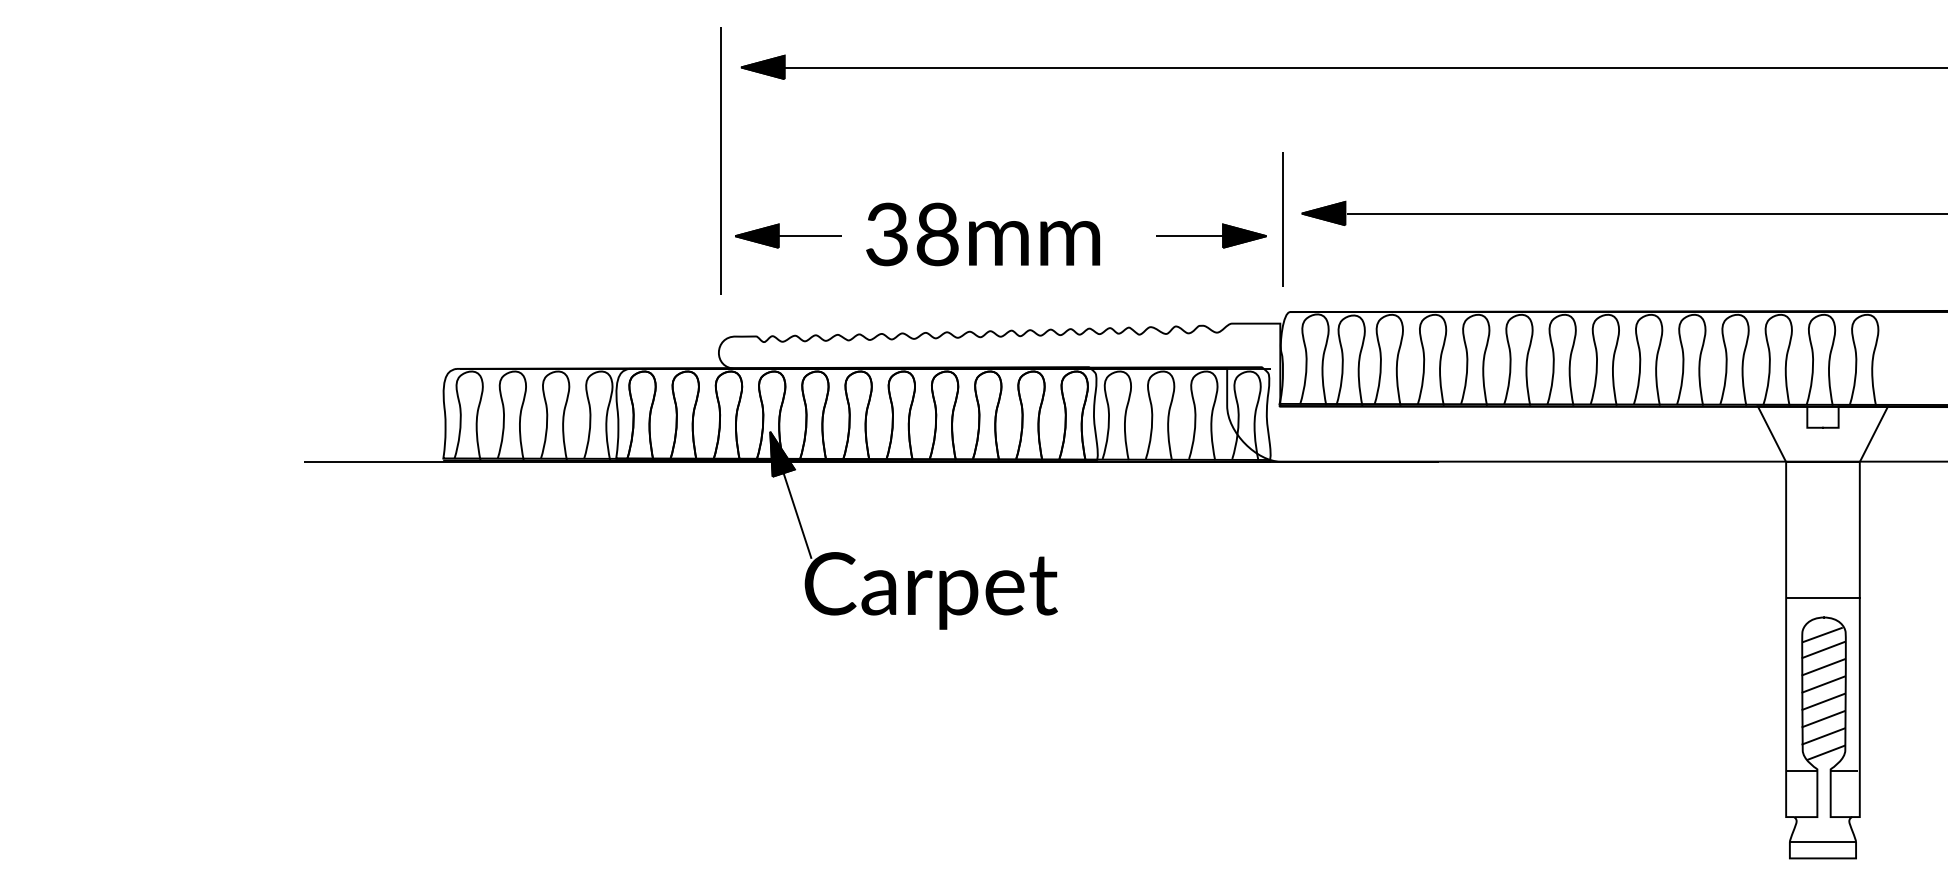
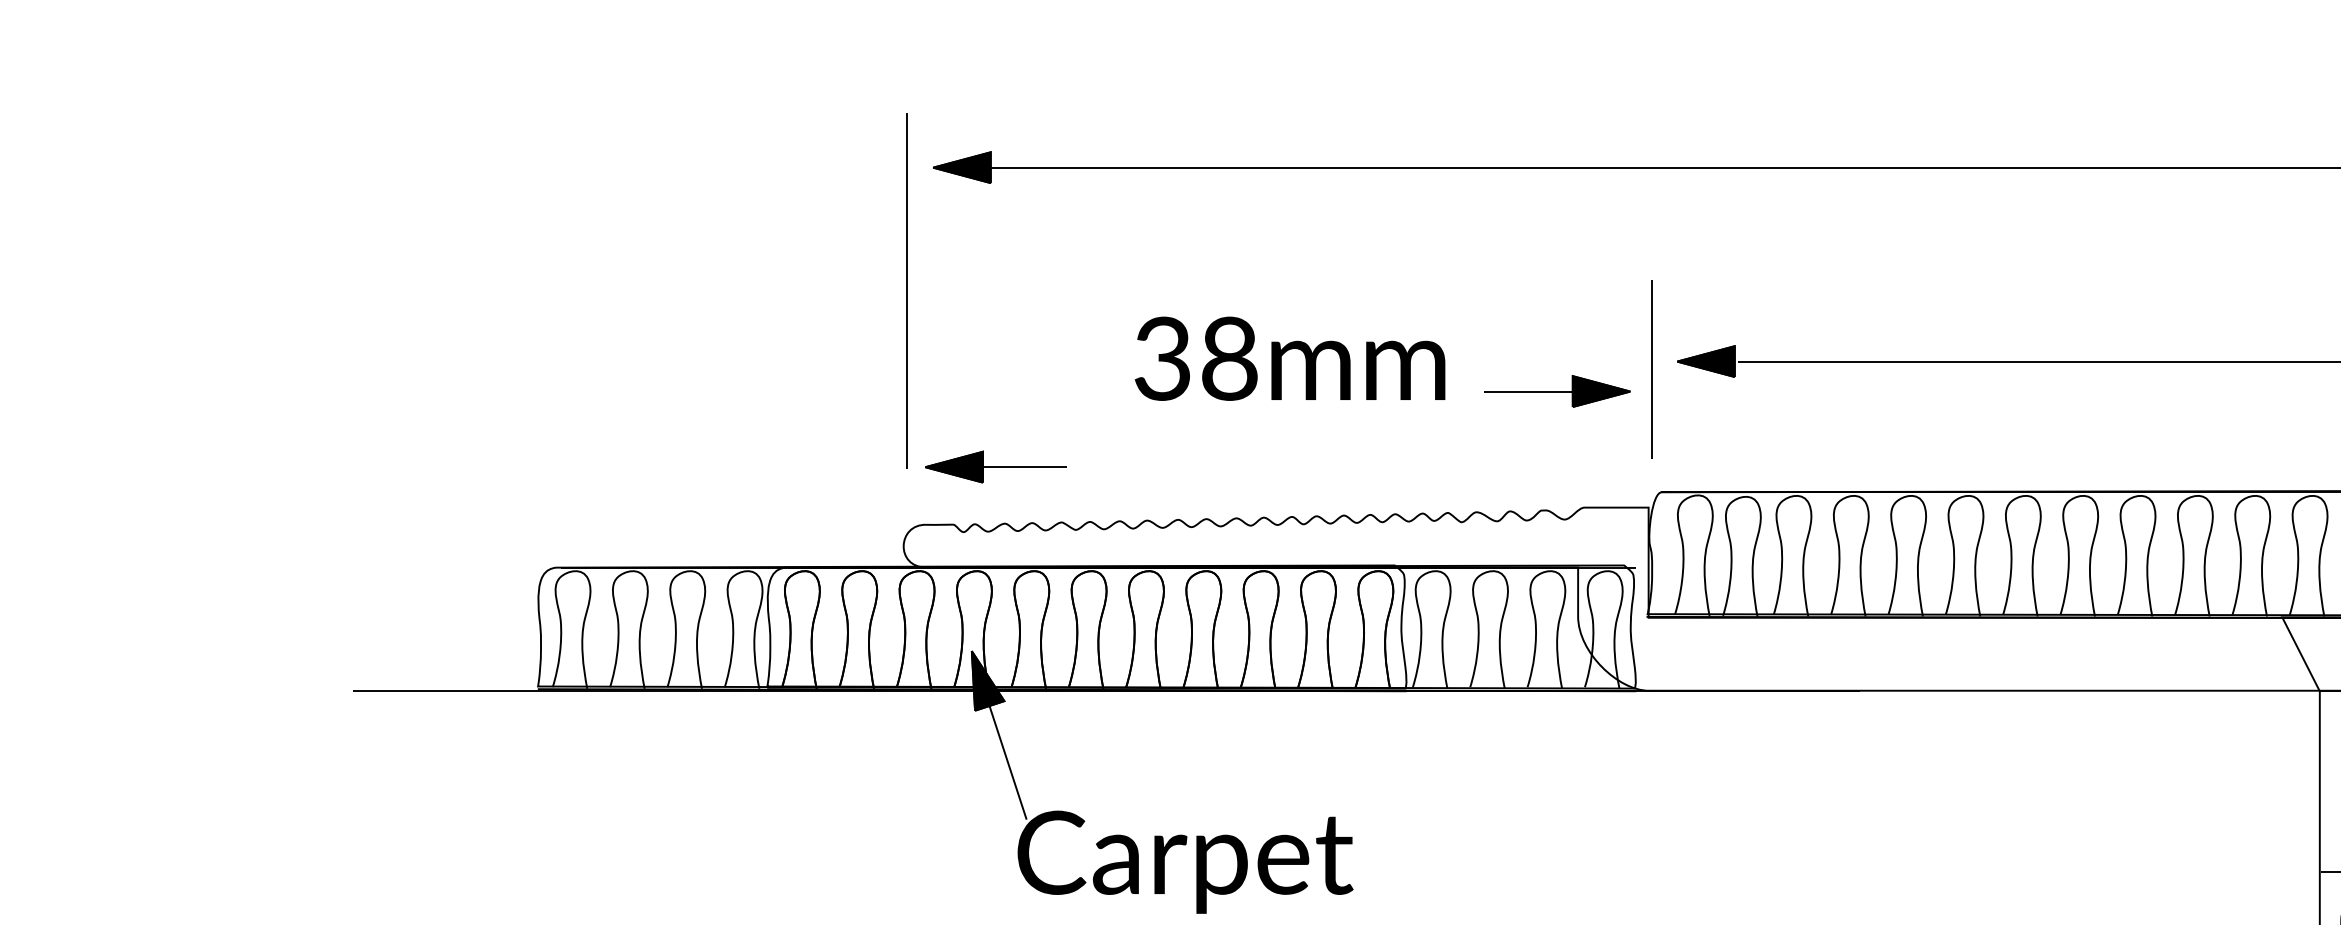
text: (982, 234) -> (1289, 358), moved
part: (788, 235) -> (996, 466), moved

